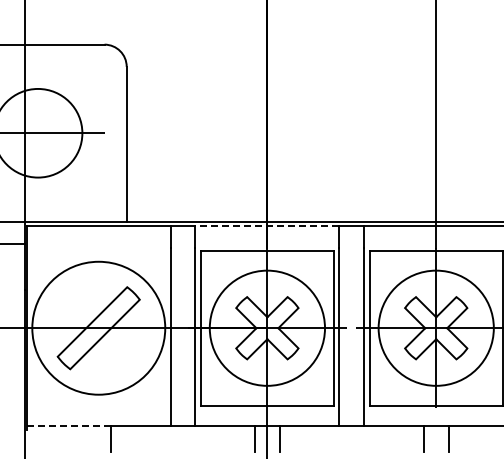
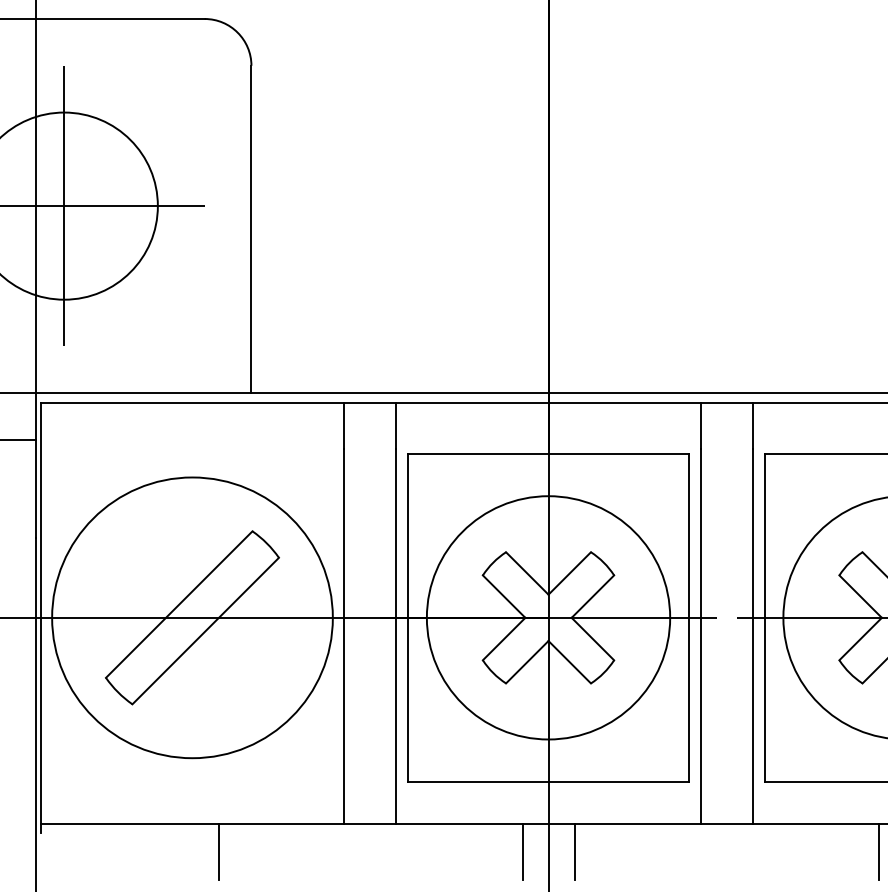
line: (38, 132) -> (65, 204), added
line: (266, 226) -> (546, 402), dashed -> solid
line: (69, 425) -> (130, 823), dashed -> solid

